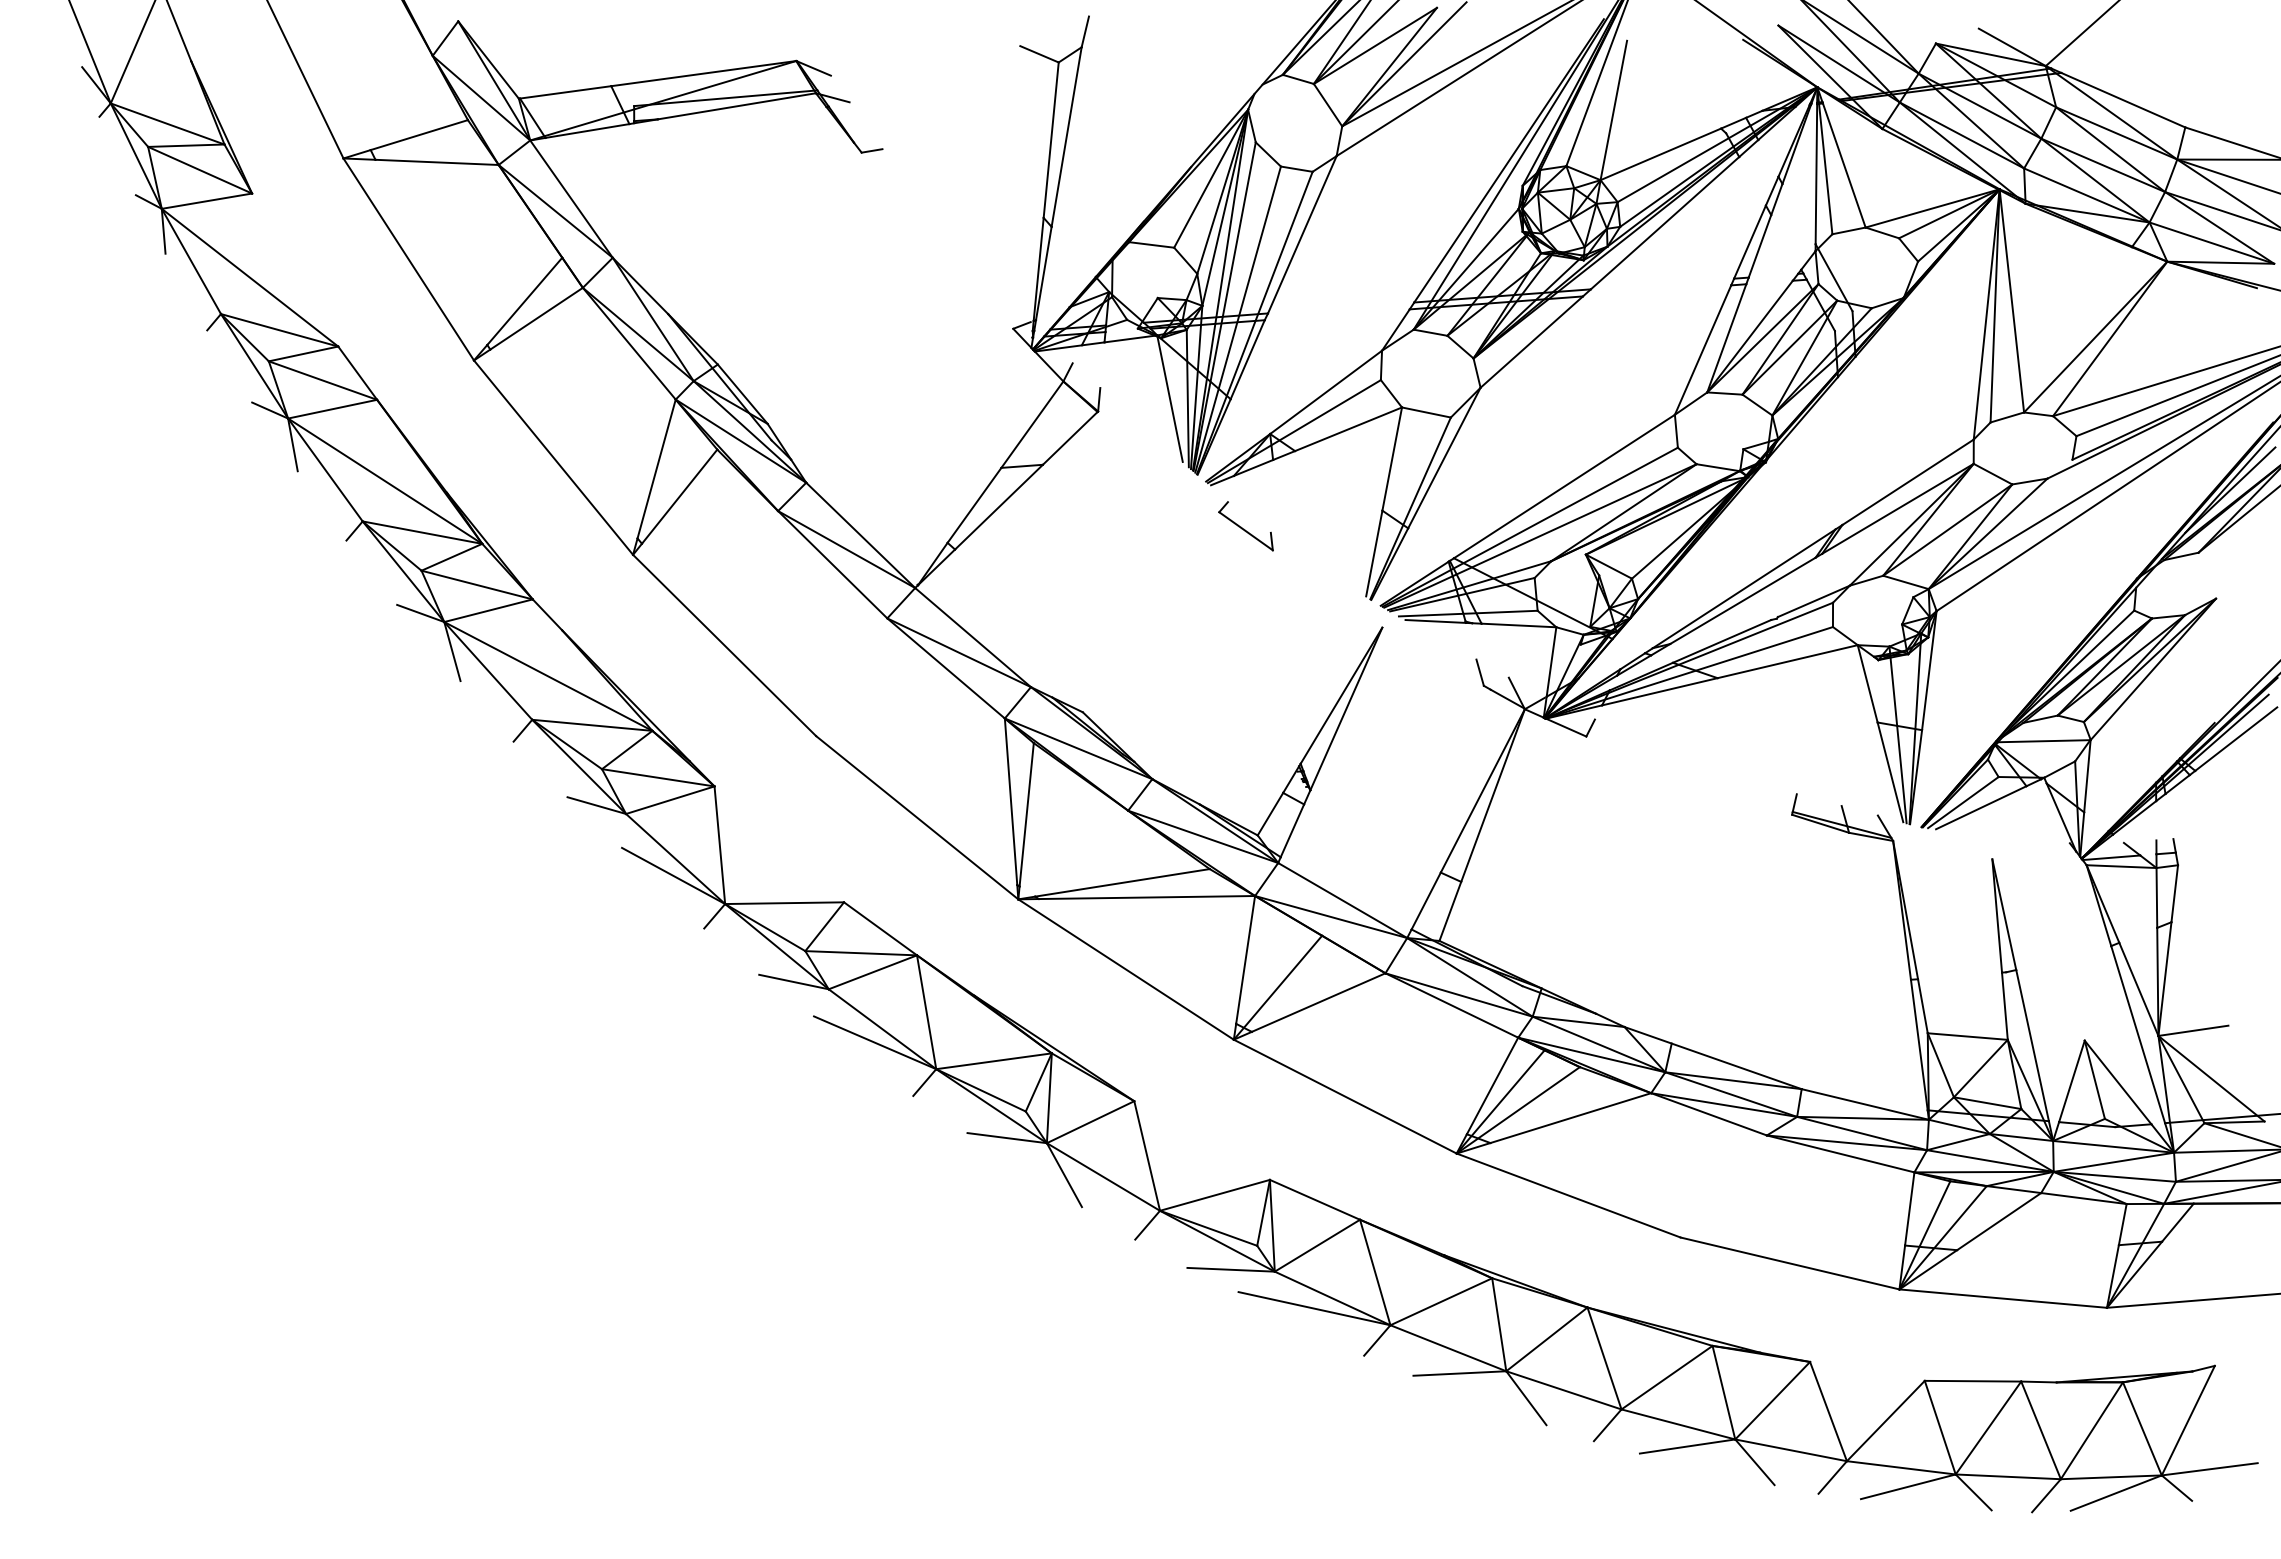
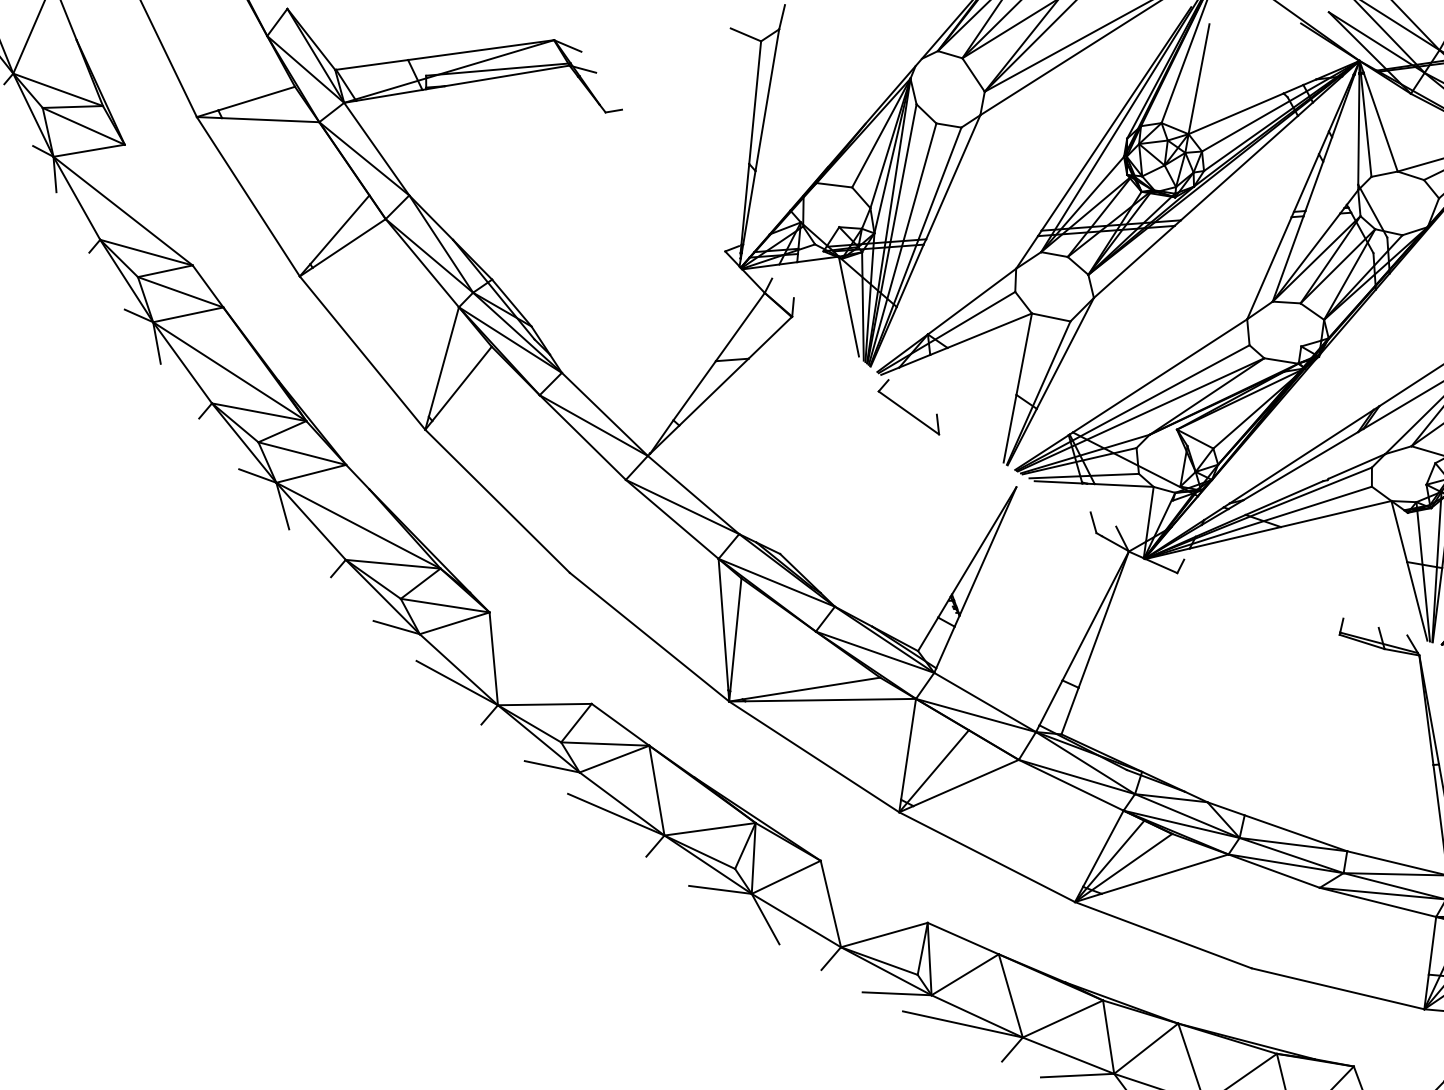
part: (1245, 525) -> (908, 406), size x1.43

